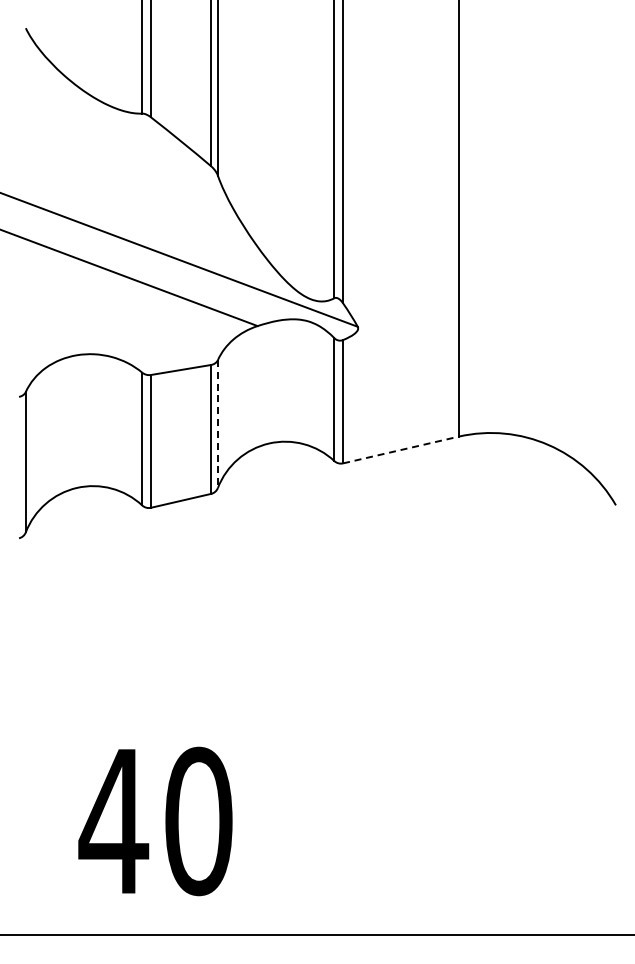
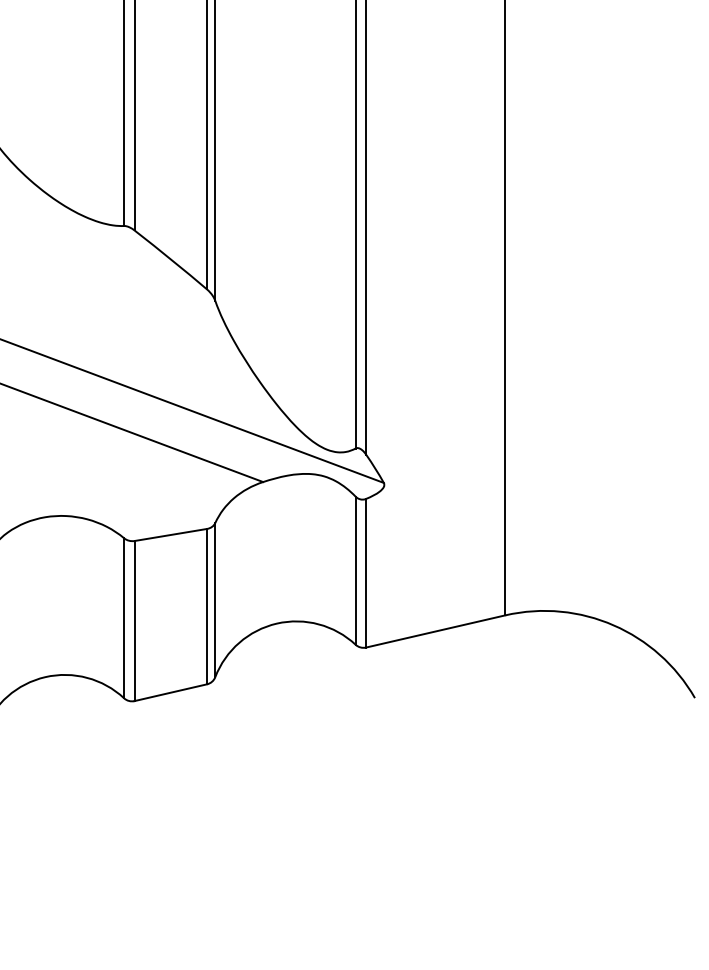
line: (217, 424) -> (214, 600), dashed -> solid
line: (401, 449) -> (436, 630), dashed -> solid

